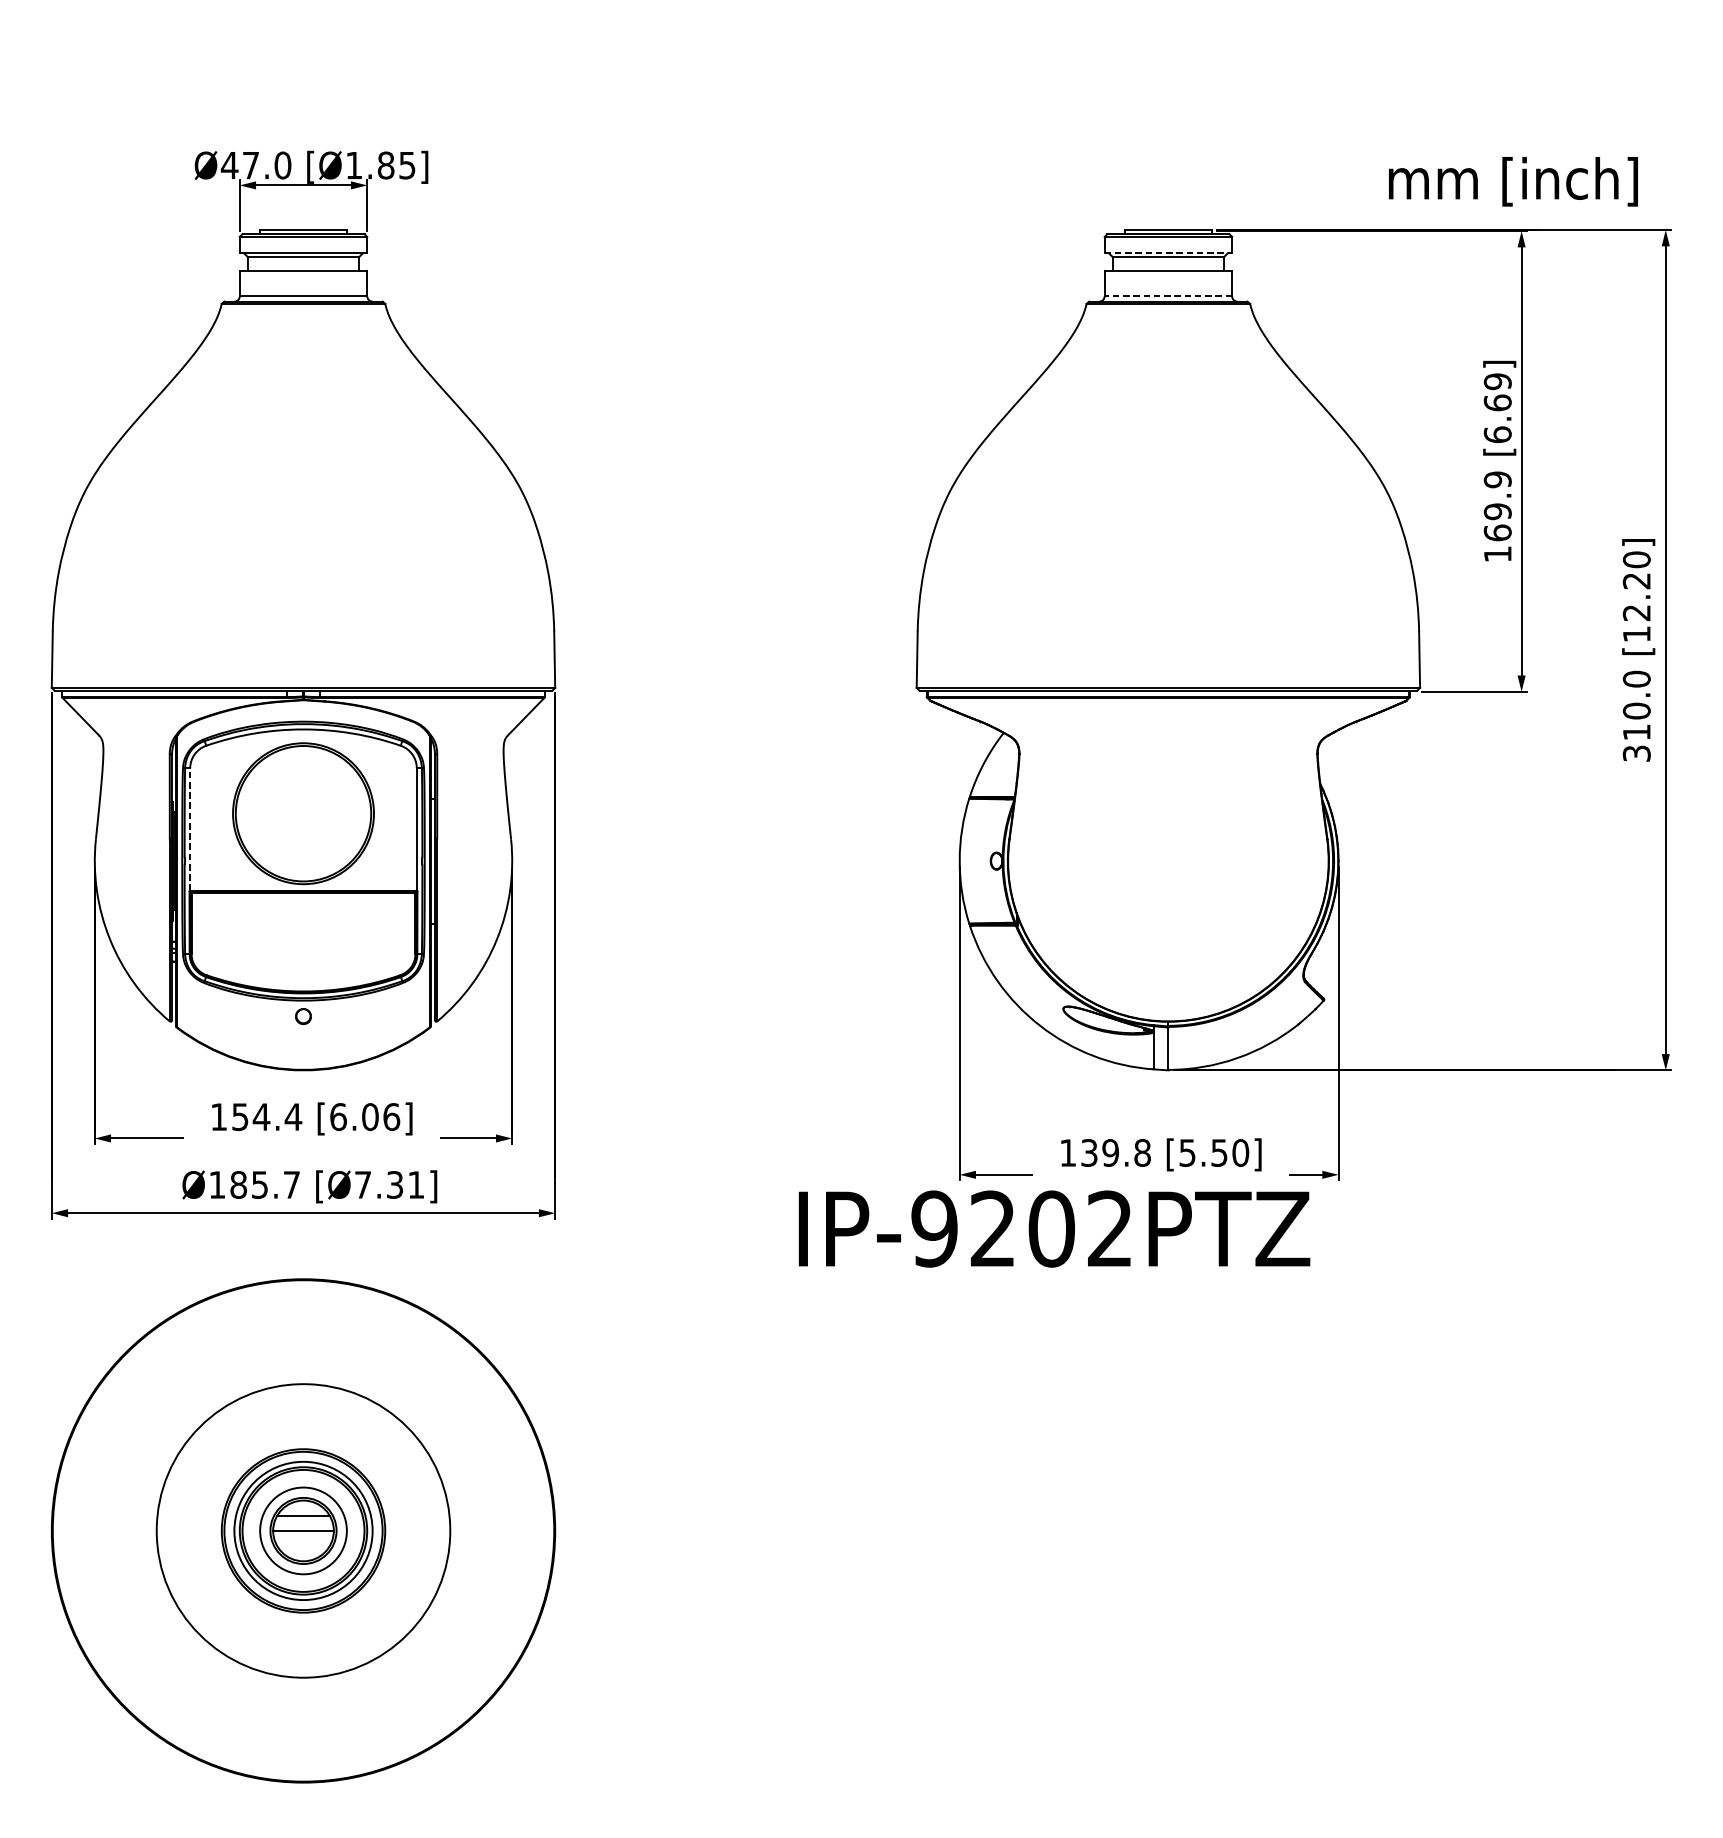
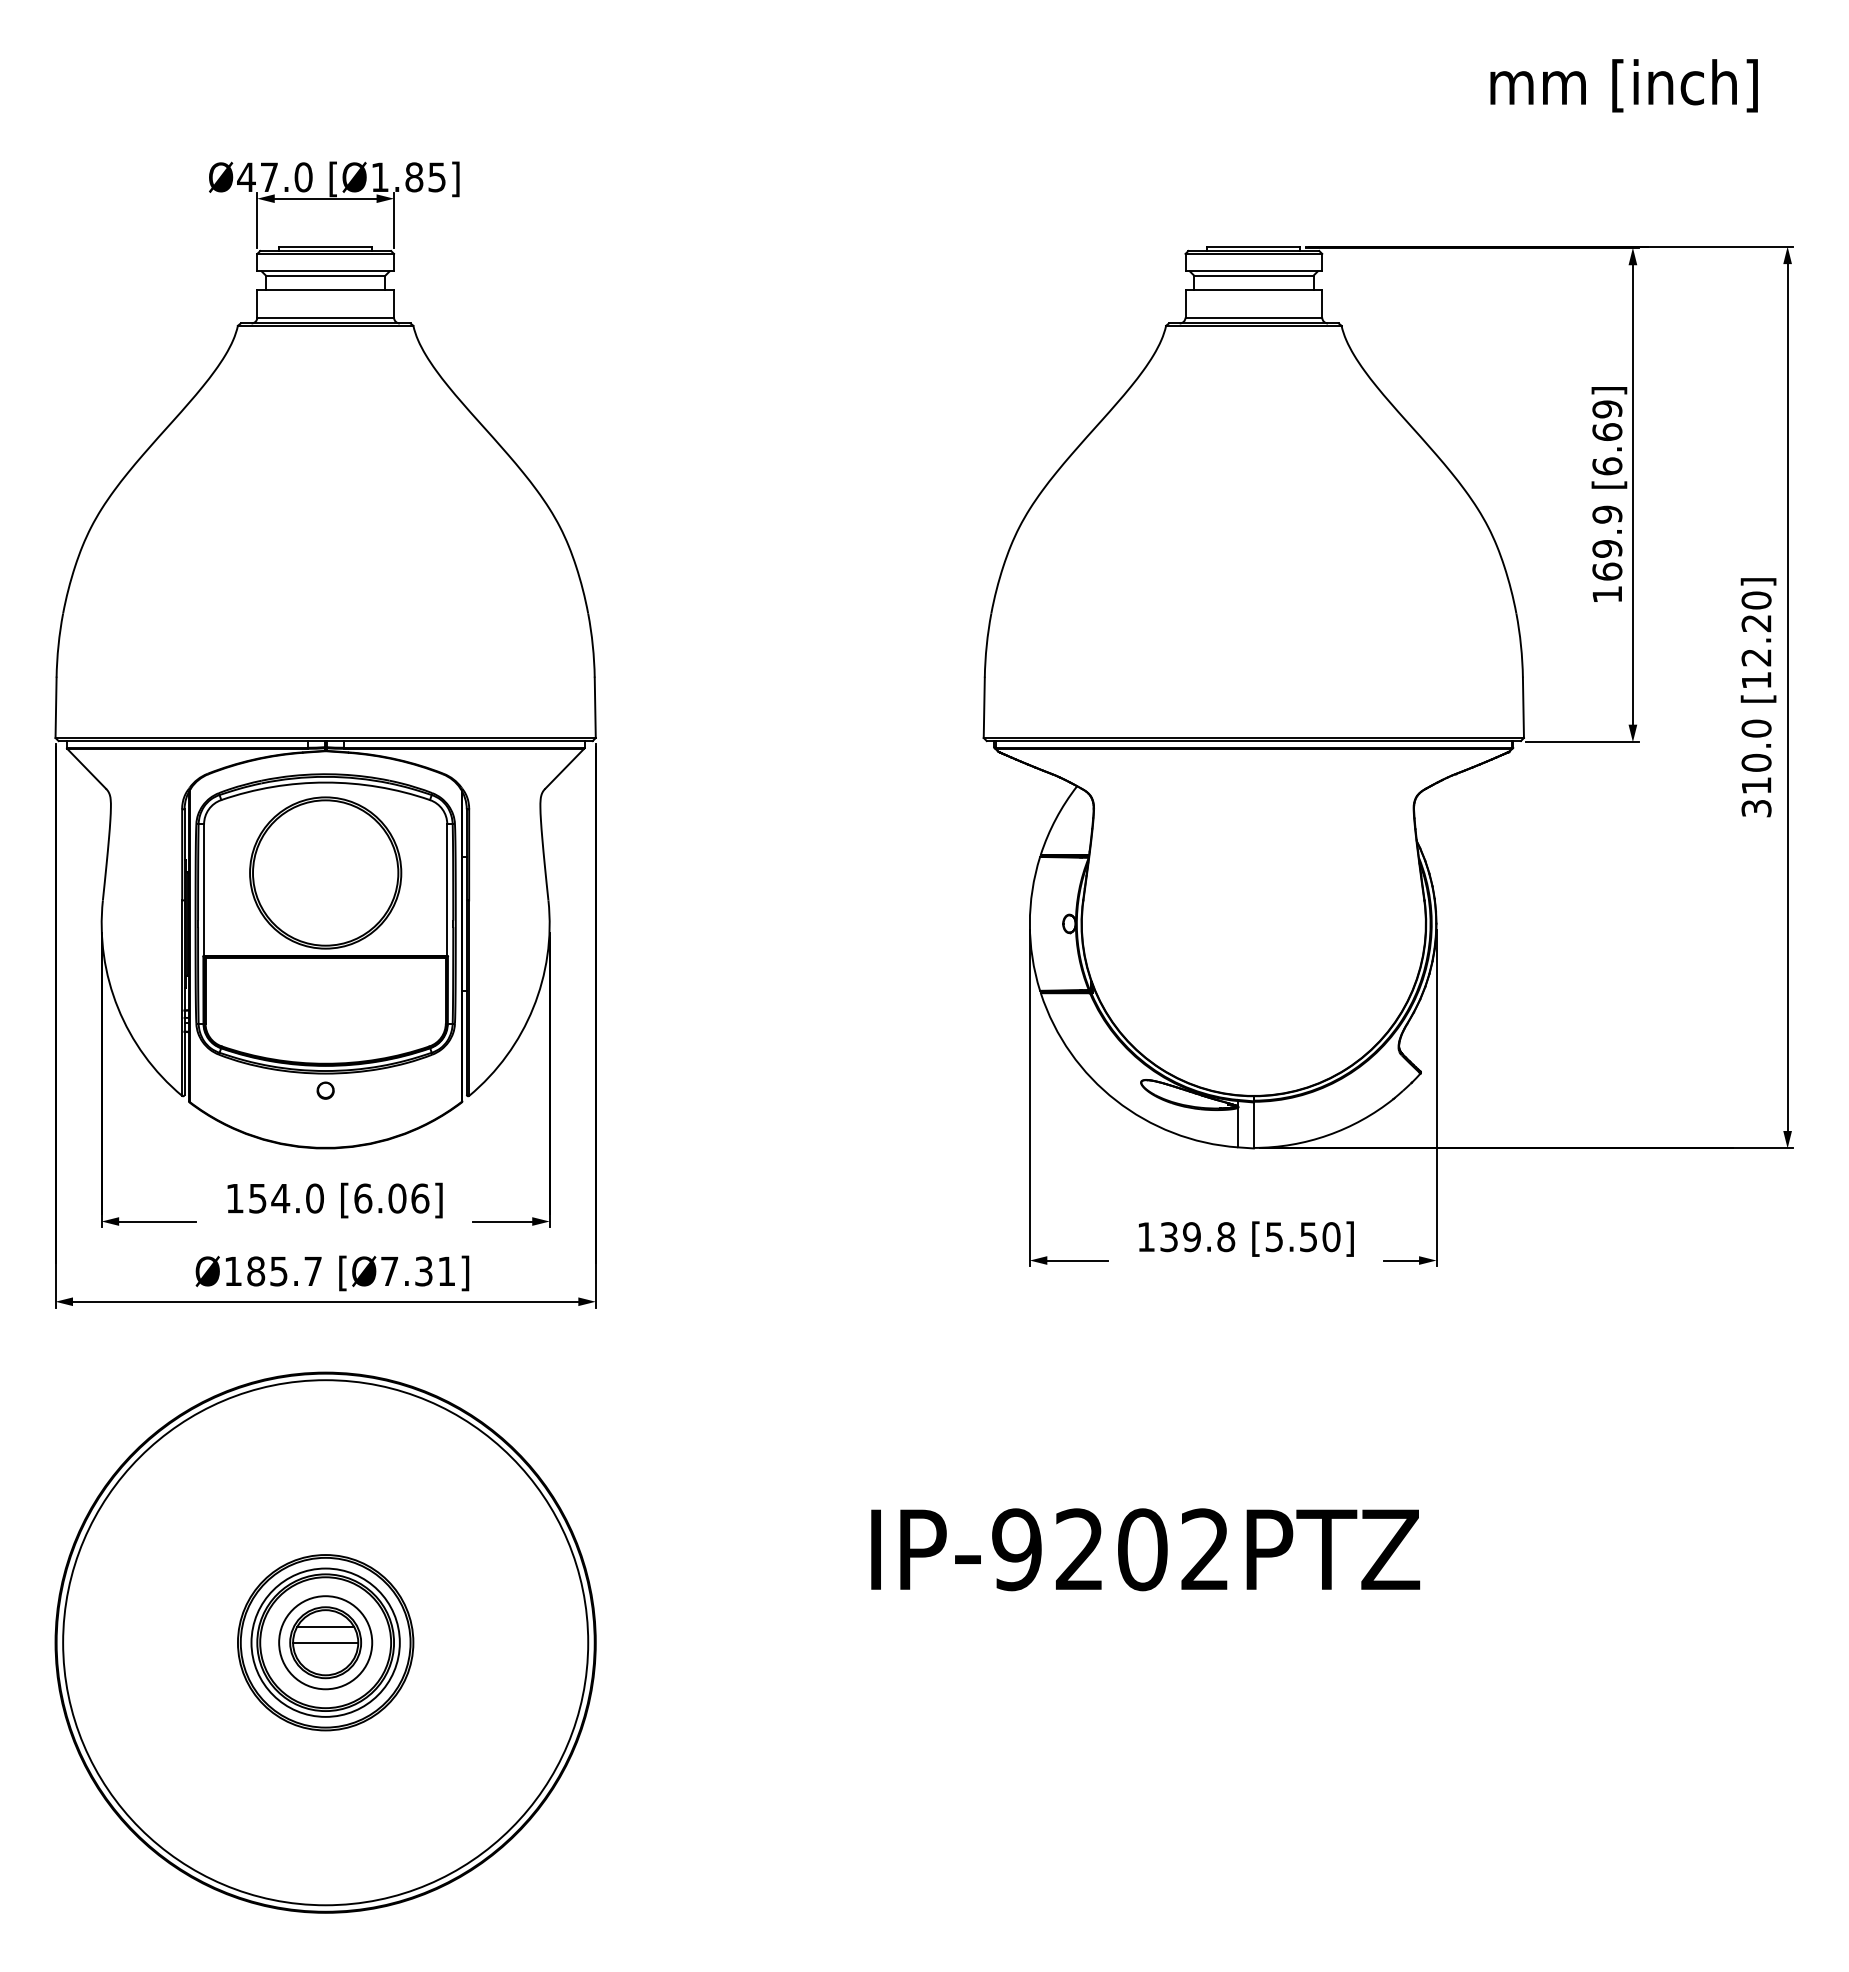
text: (1512, 181) -> (1623, 85), moved
line: (1168, 253) -> (1254, 271), dashed -> solid
line: (1168, 296) -> (1253, 317), dashed -> solid
line: (190, 830) -> (204, 890), dashed -> solid
text: (293, 1117) -> (314, 1198), 154.4 -> 154.0
text: (1054, 1228) -> (1145, 1549), moved
circle: (303, 1530) -> (325, 1642), size x1.67

